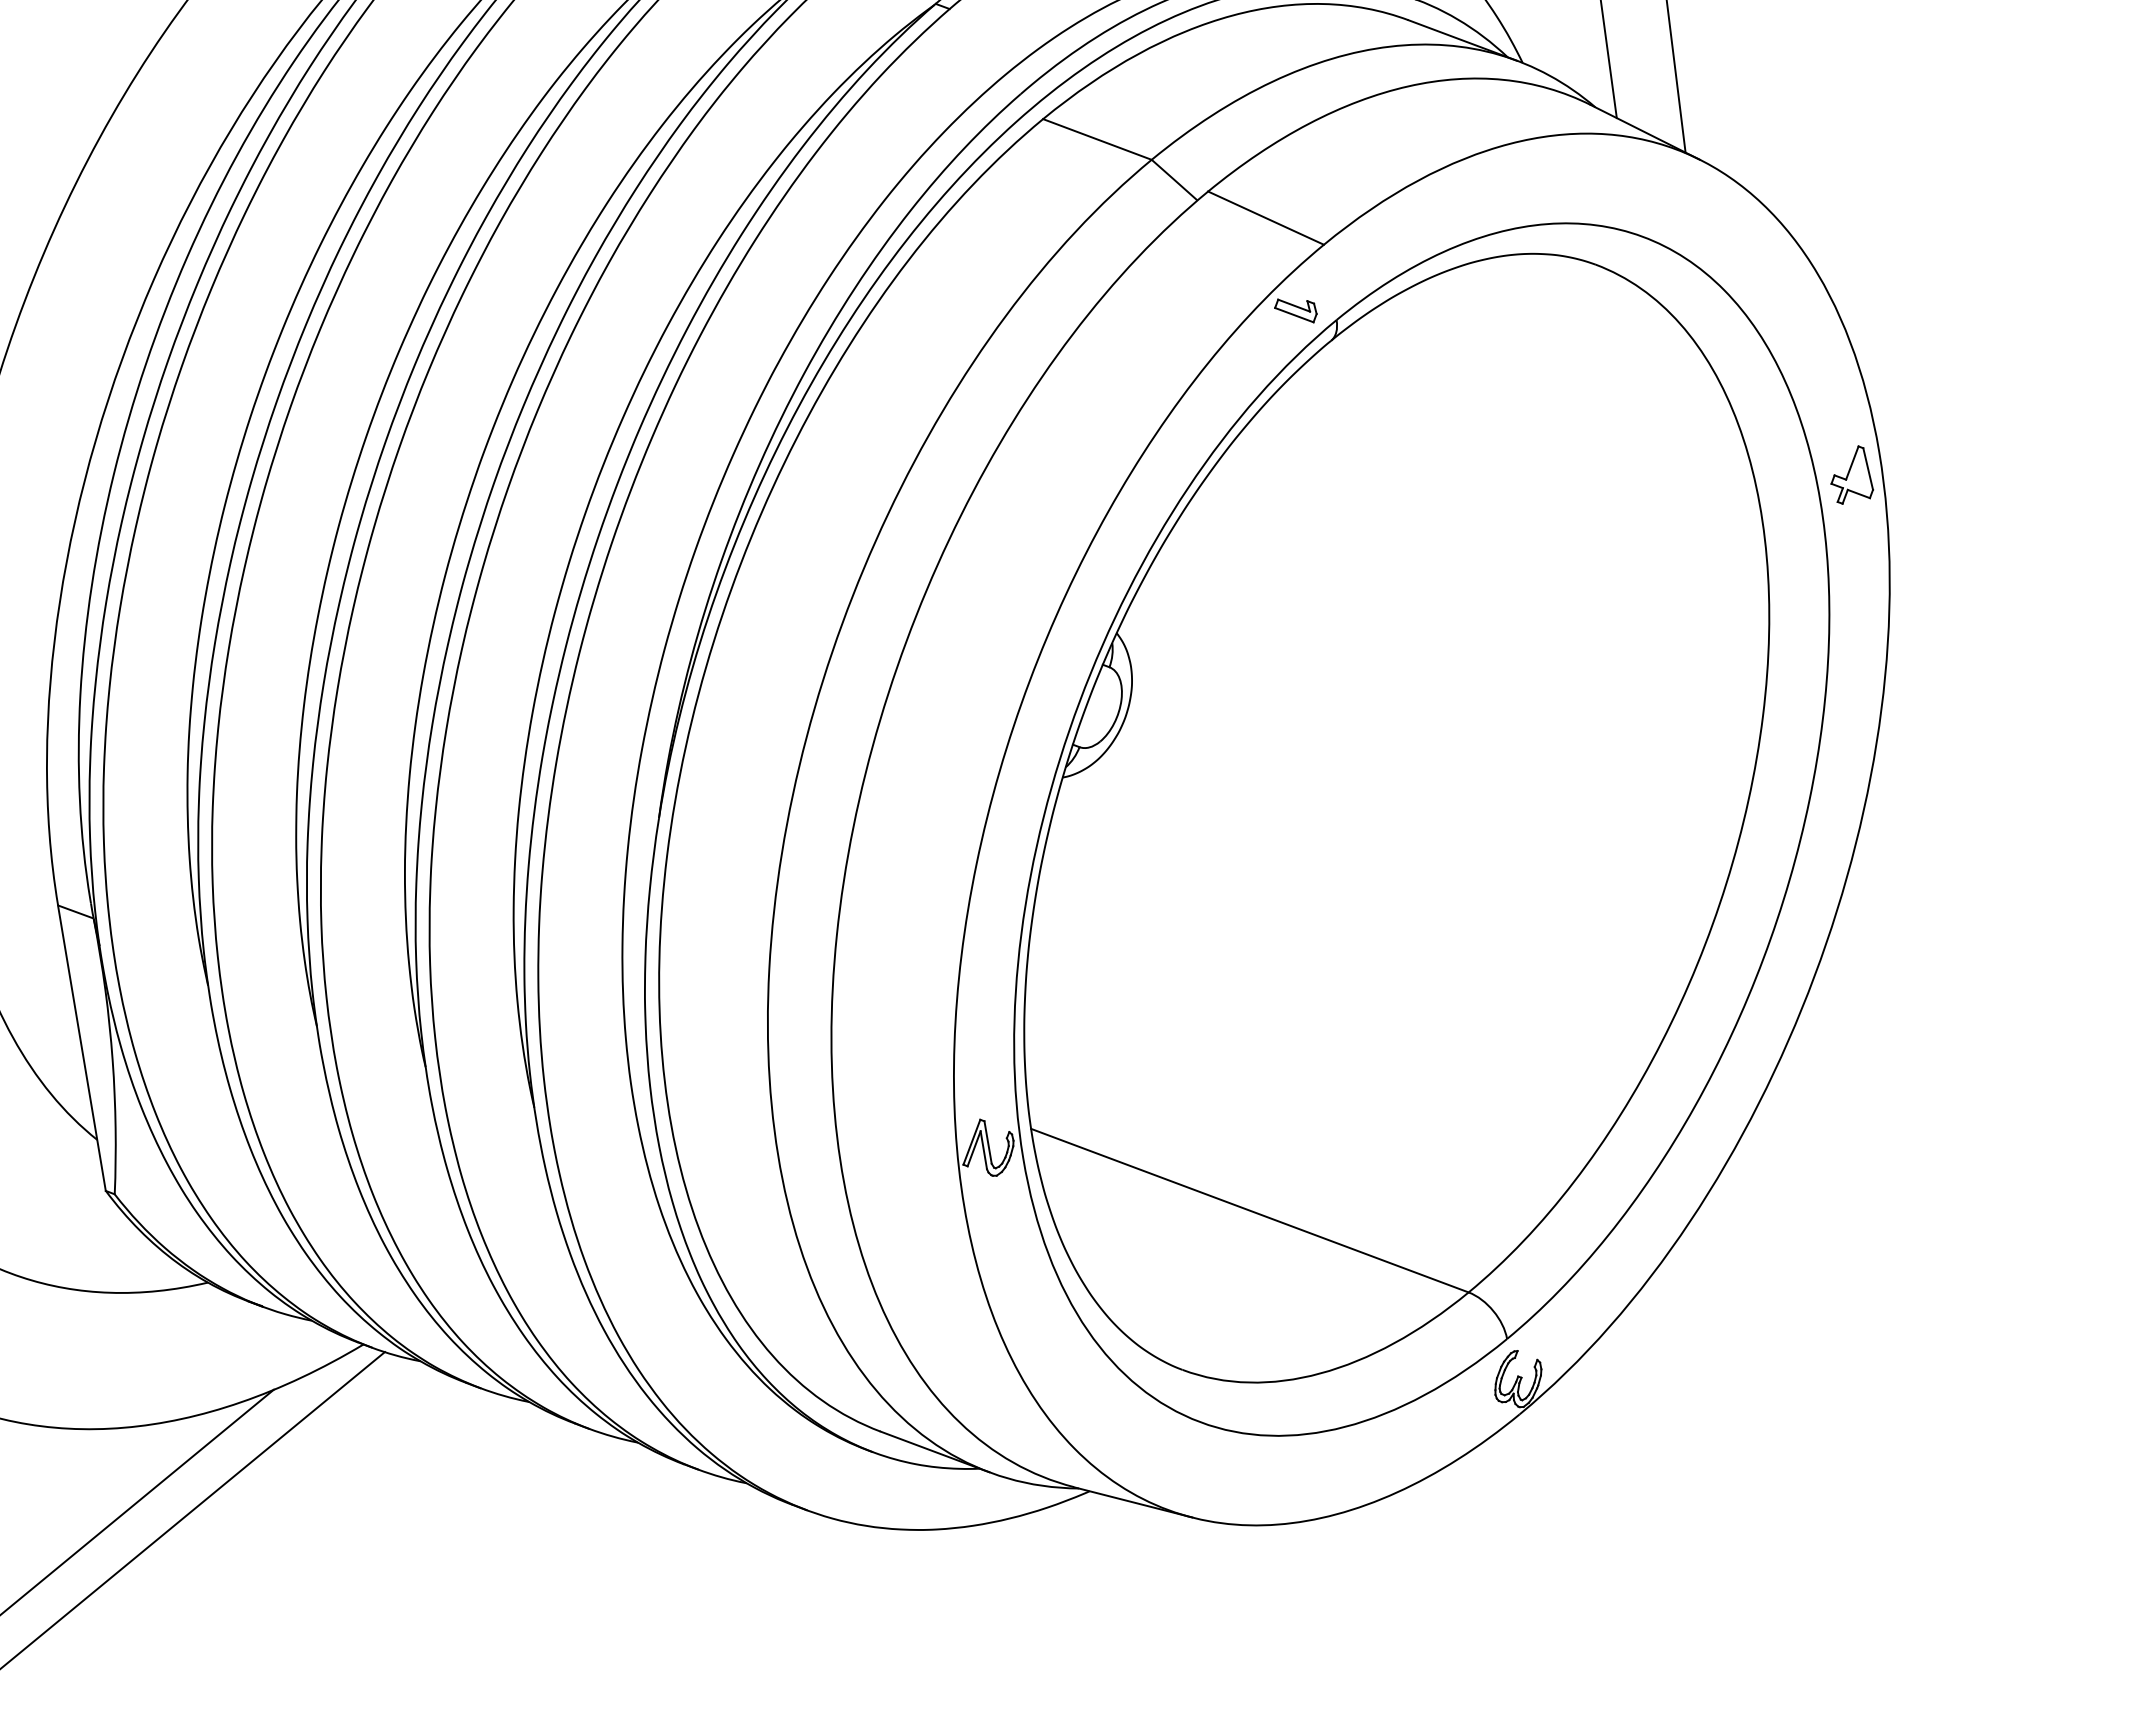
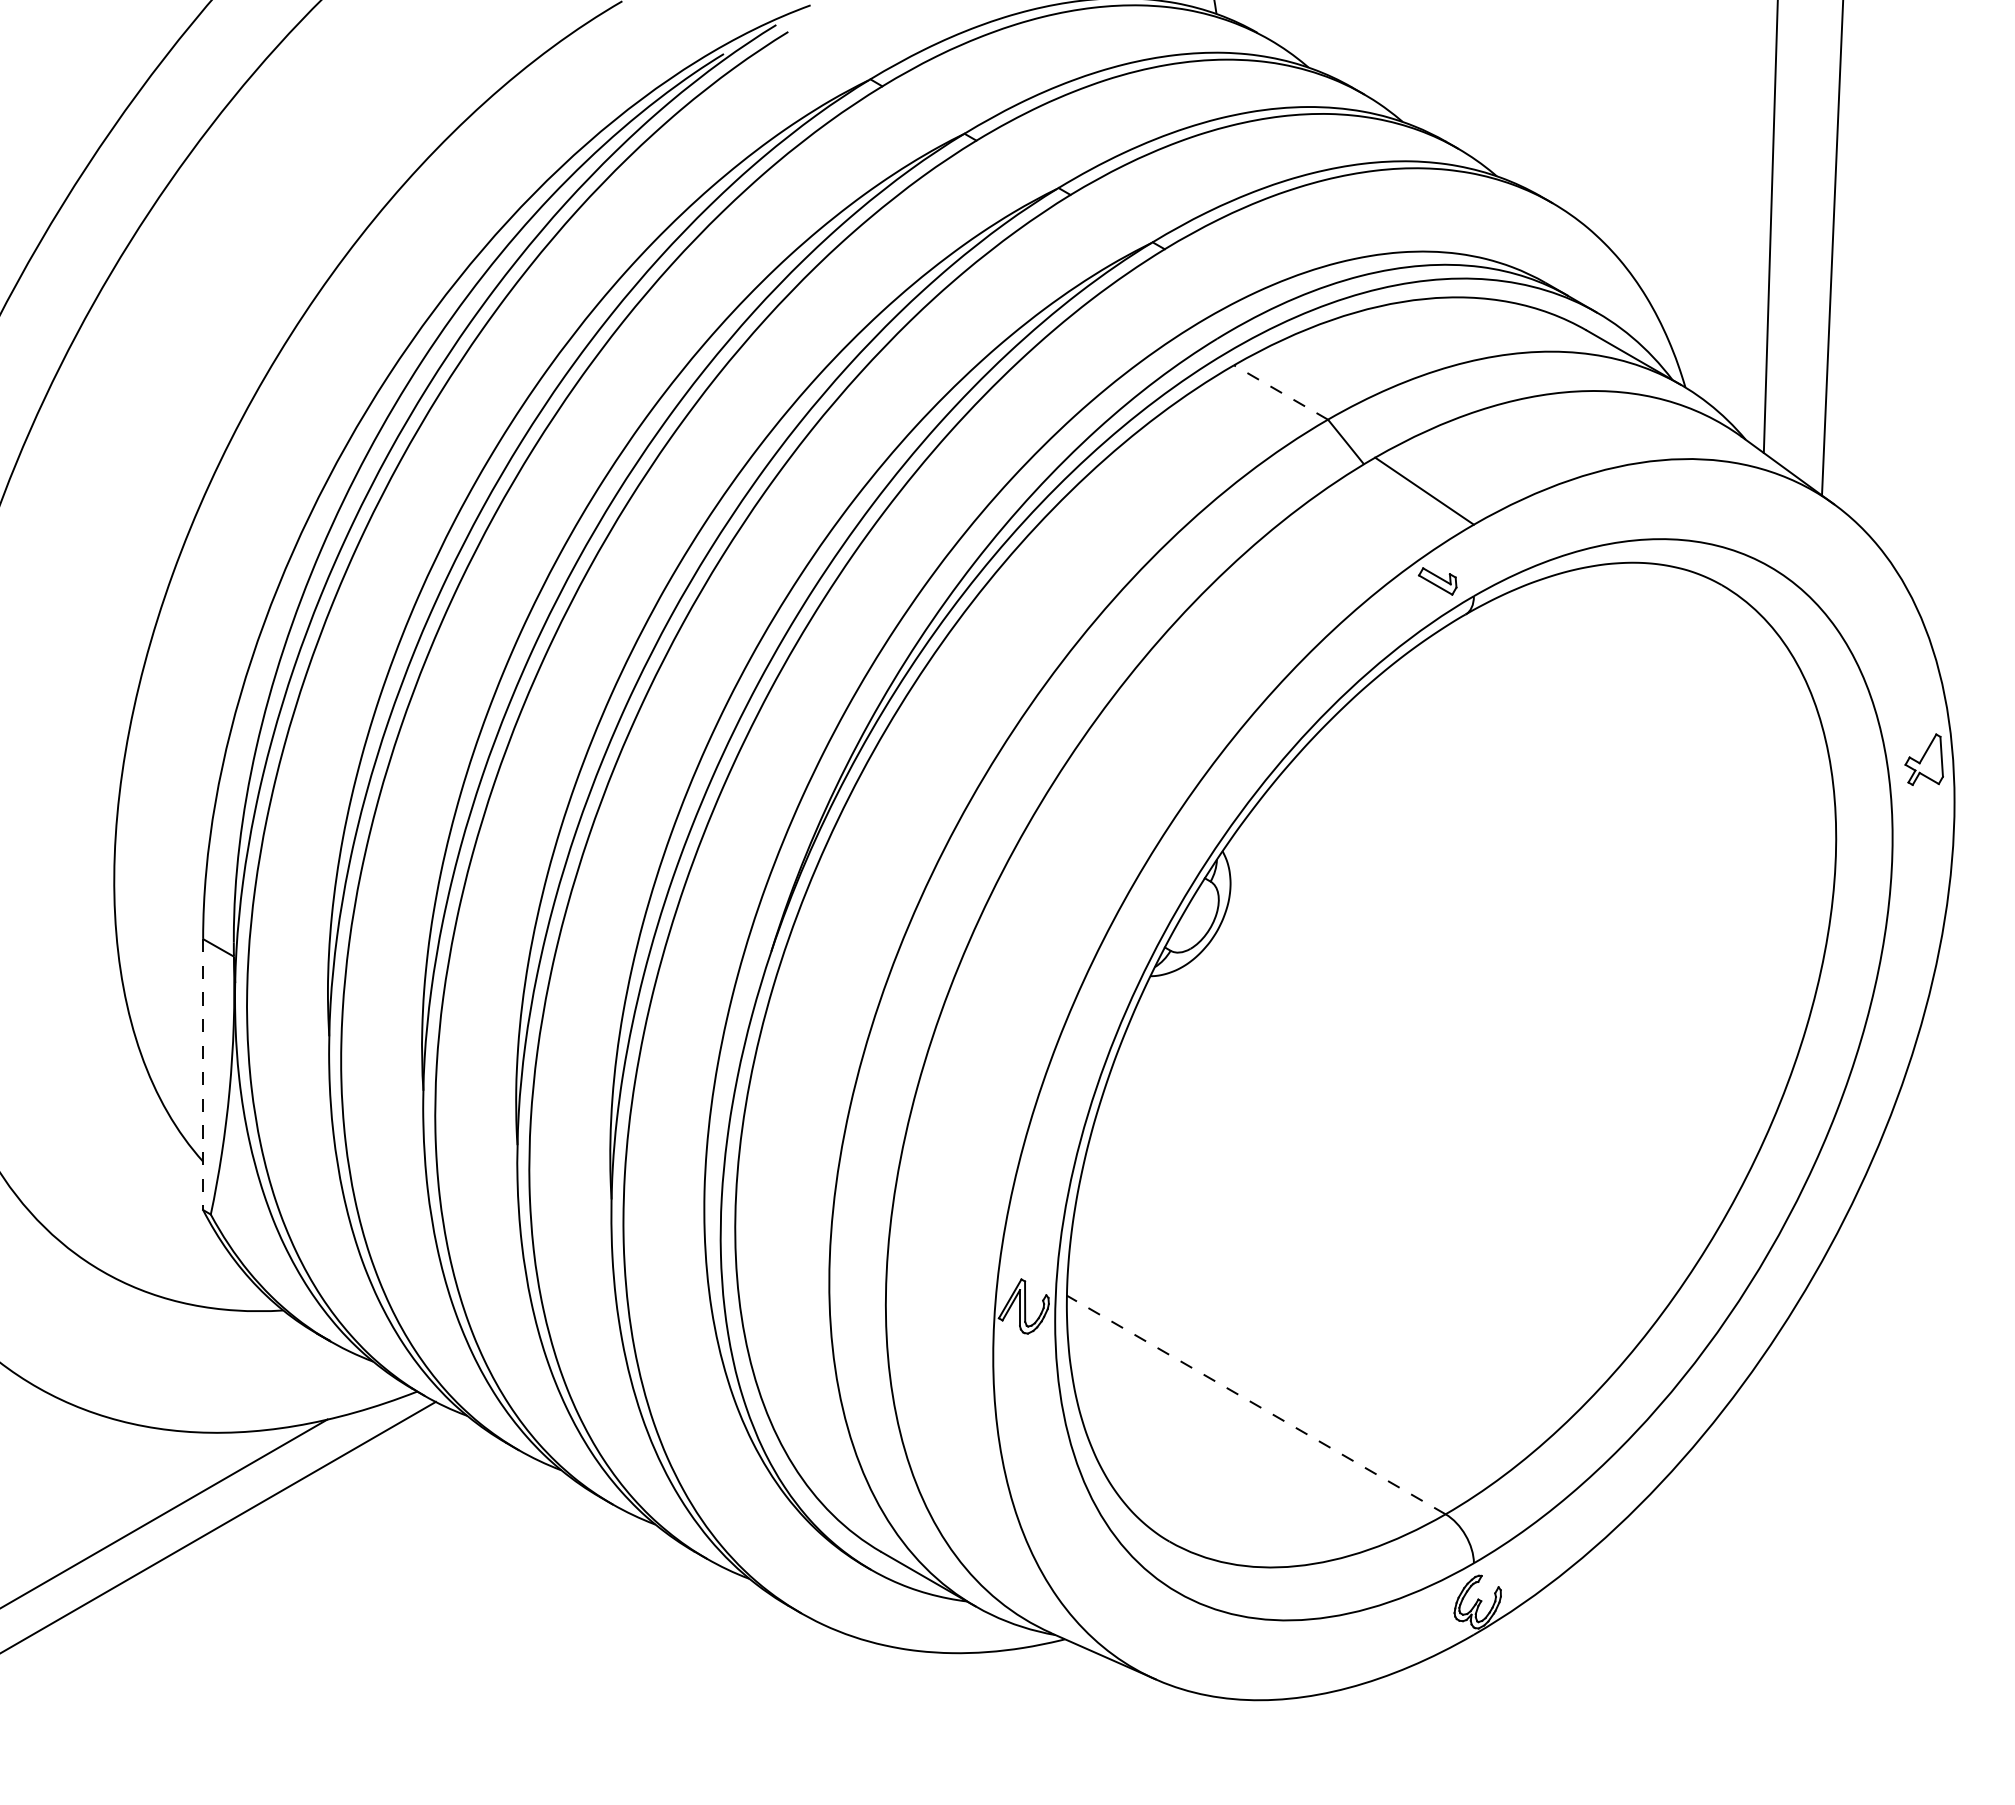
line: (1096, 139) -> (1280, 392), solid -> dashed
part: (1849, 475) -> (1923, 759), moved
line: (82, 1049) -> (203, 1075), solid -> dashed
line: (1250, 1211) -> (1256, 1405), solid -> dashed

